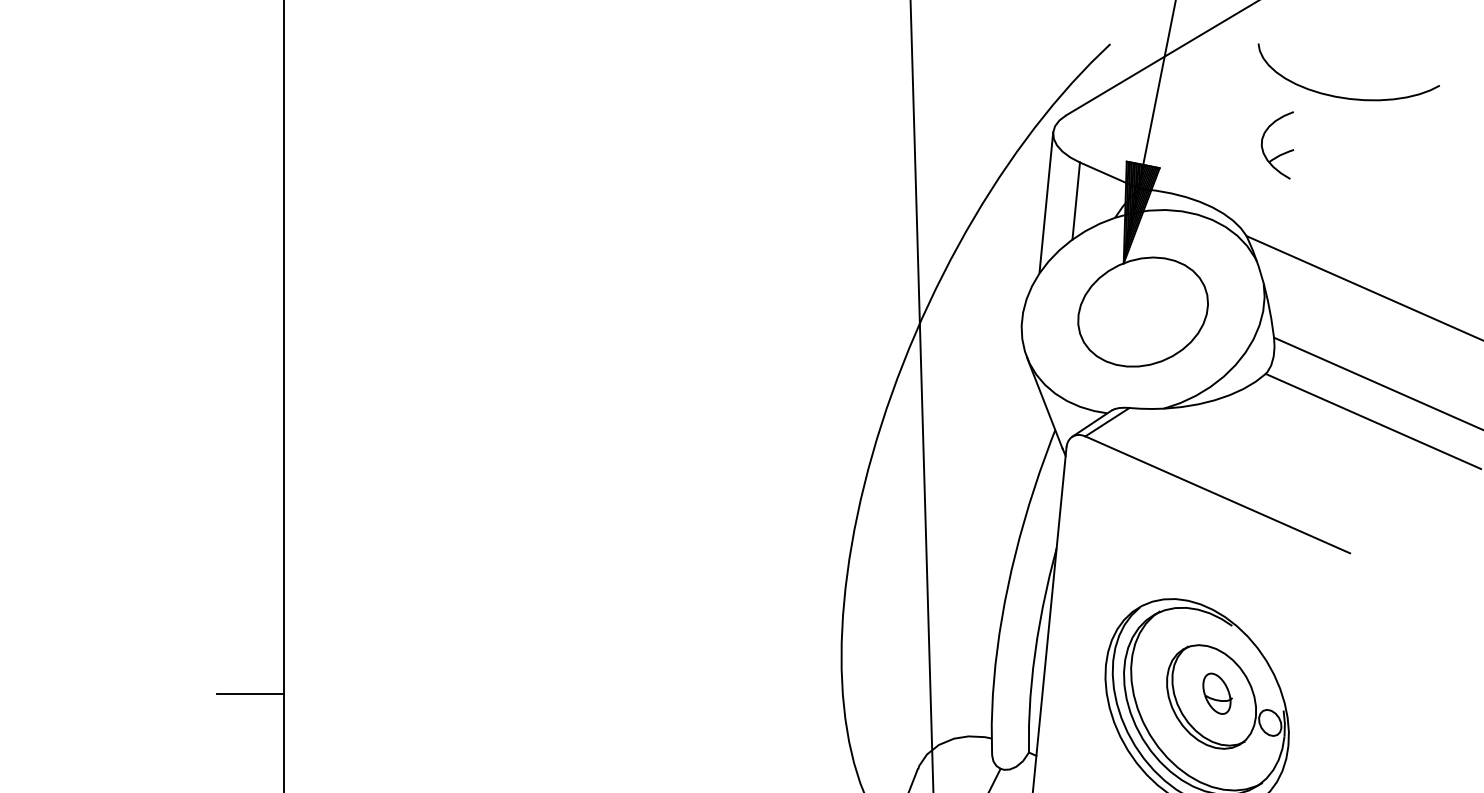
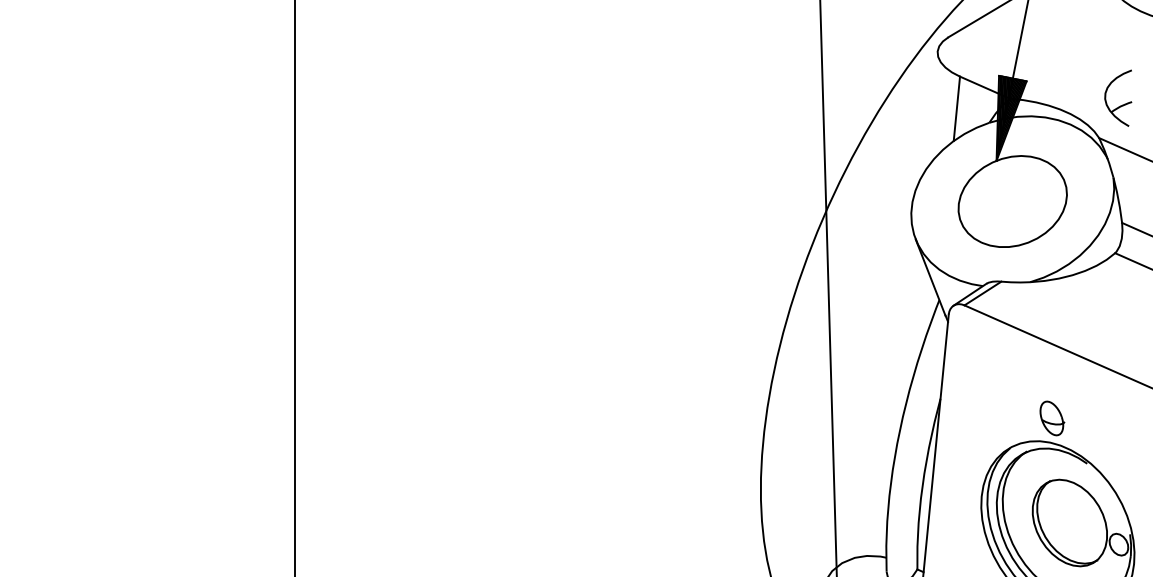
part: (1281, 153) -> (1121, 105), moved
line: (1046, 202) -> (932, 110), removed
line: (249, 693) -> (266, 520), removed
part: (1217, 693) -> (1052, 418), moved

